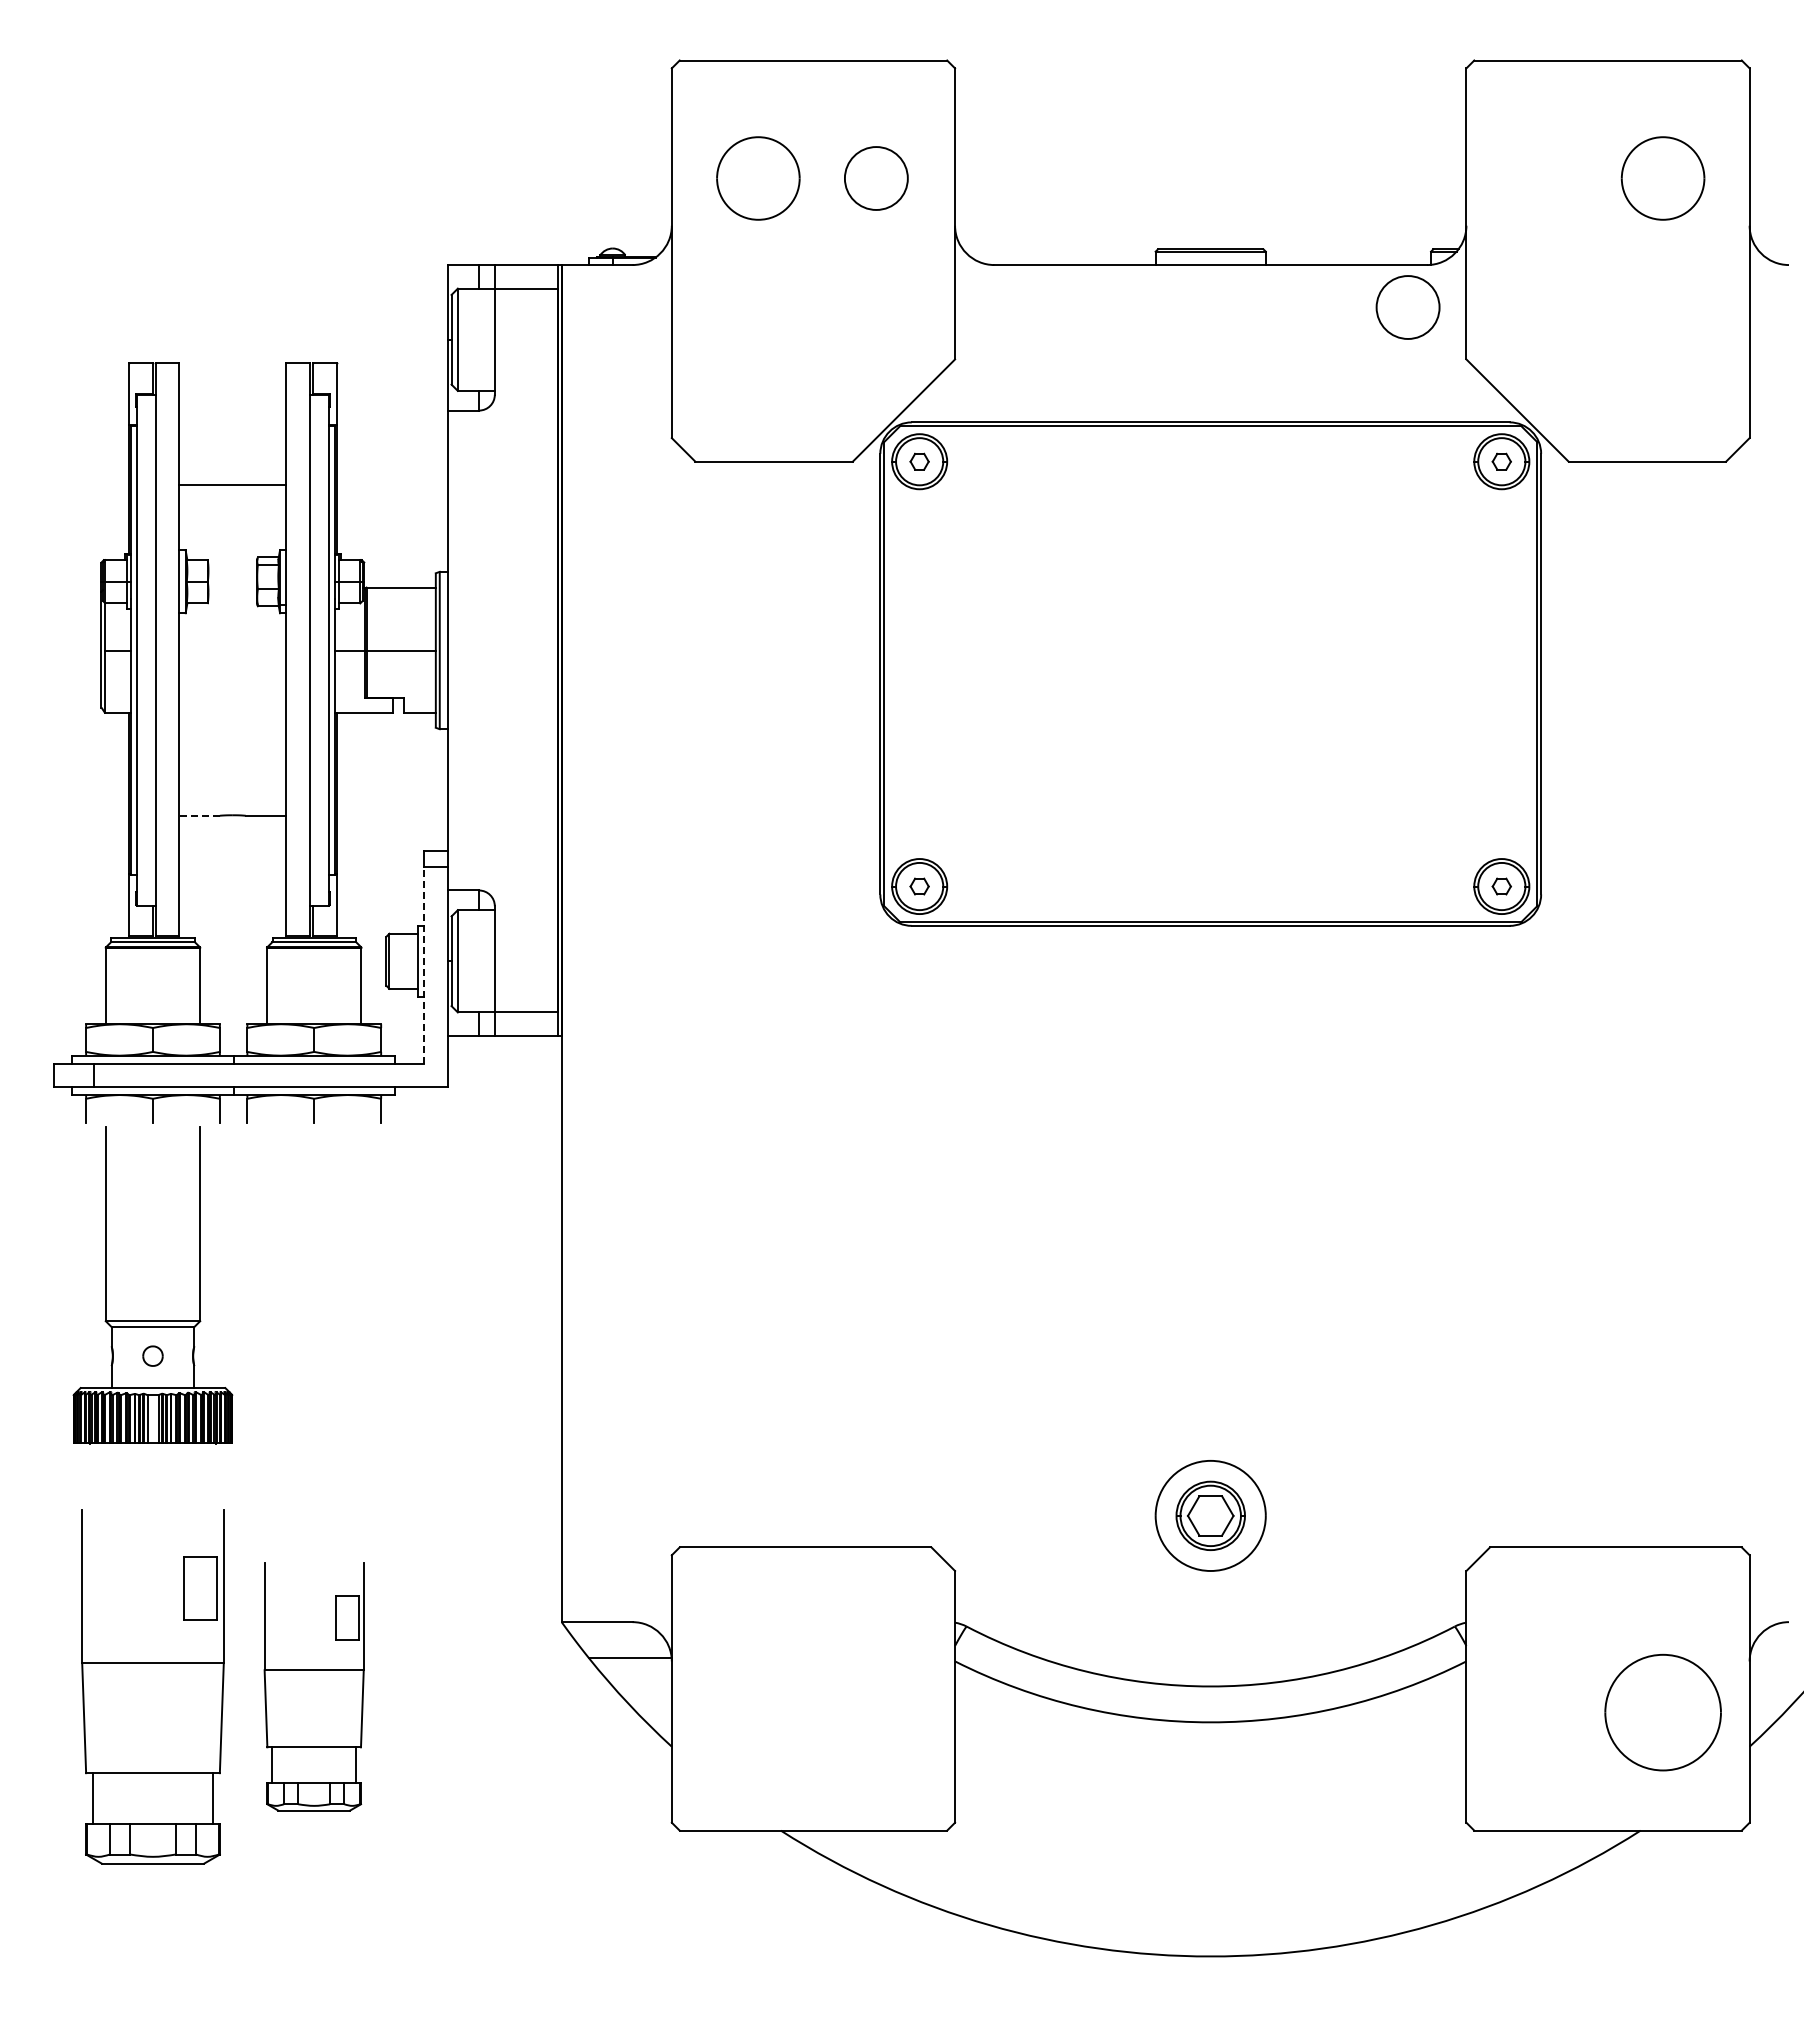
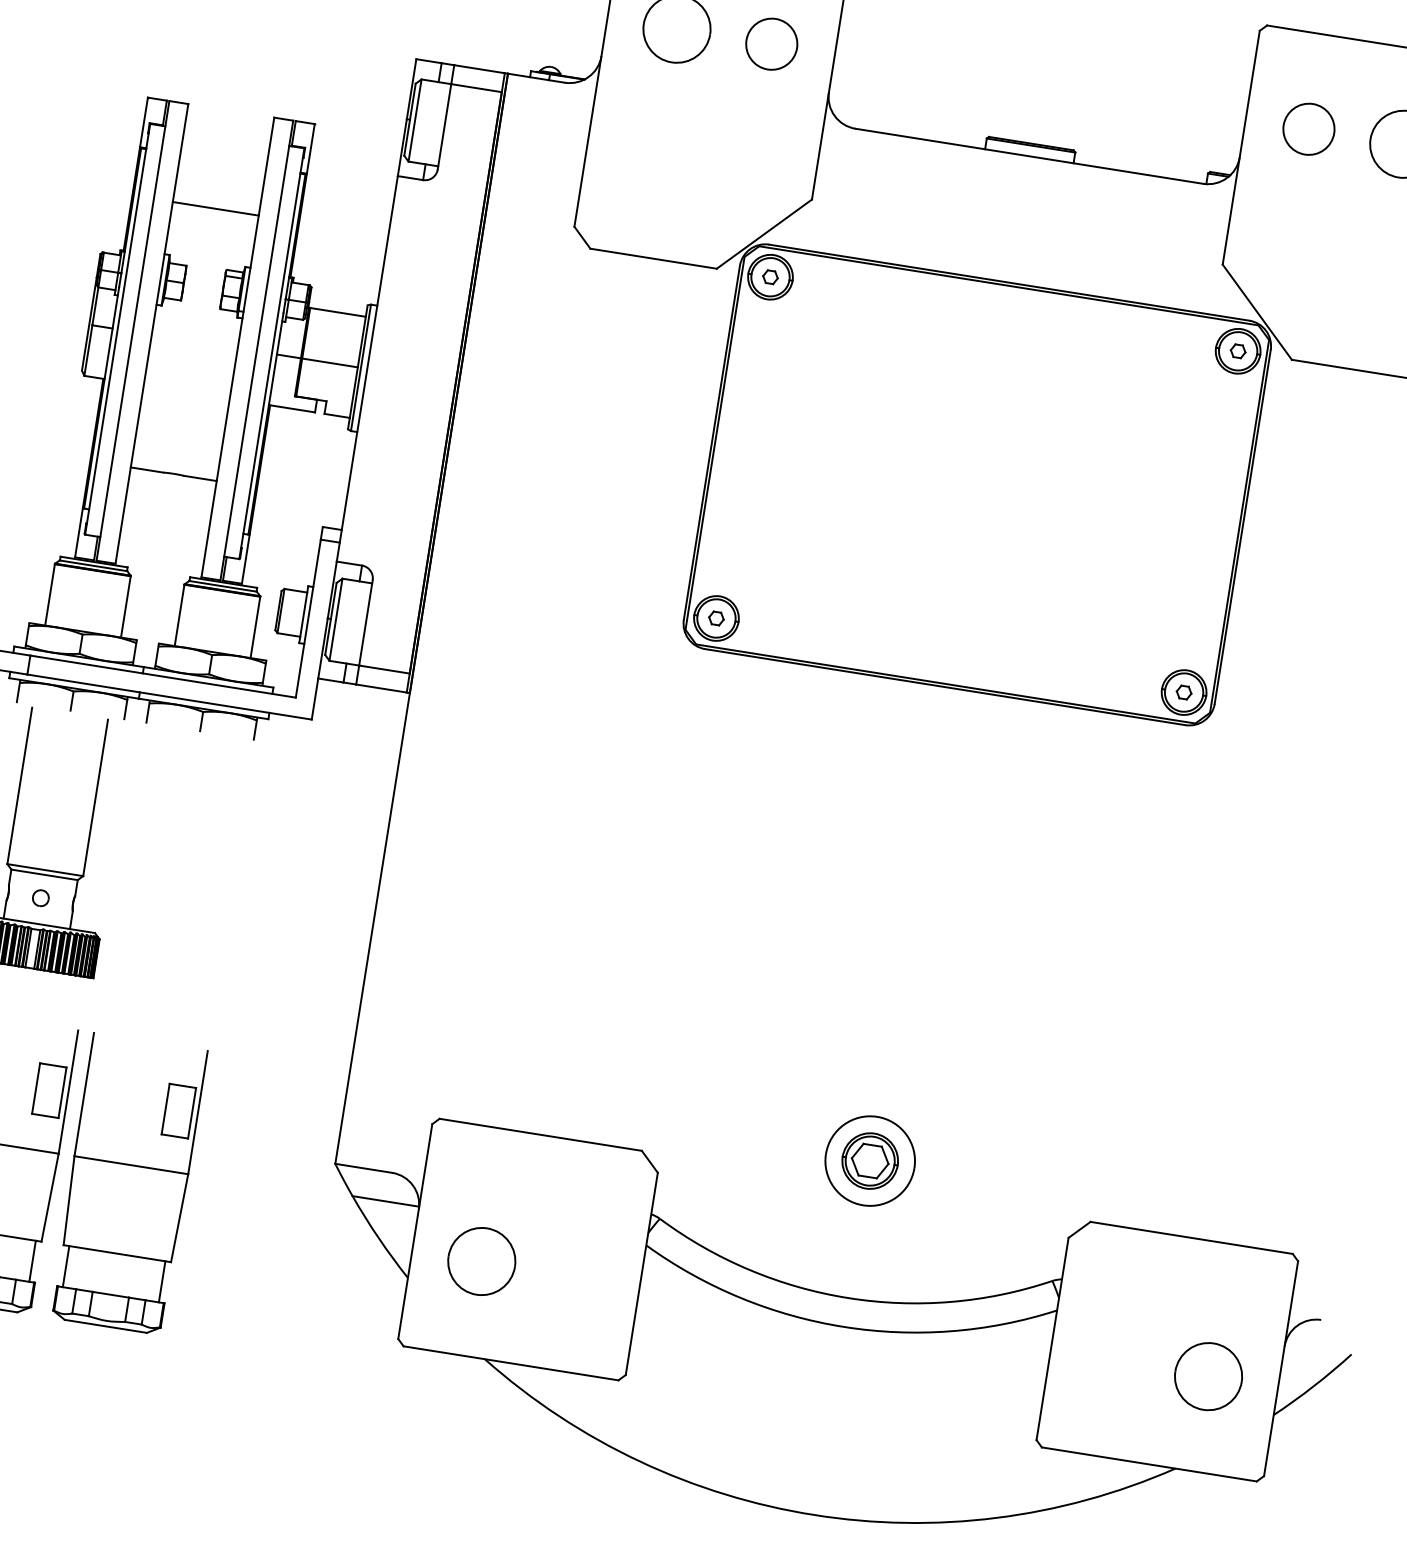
circle: (1407, 307) -> (1308, 129), moved
line: (199, 815) -> (147, 469), dashed -> solid
line: (424, 964) -> (308, 618), dashed -> solid
part: (313, 1686) -> (127, 1183), size x1.43
part: (758, 1712) -> (481, 1261), added
part: (1662, 1712) -> (1208, 1376), size x0.71

